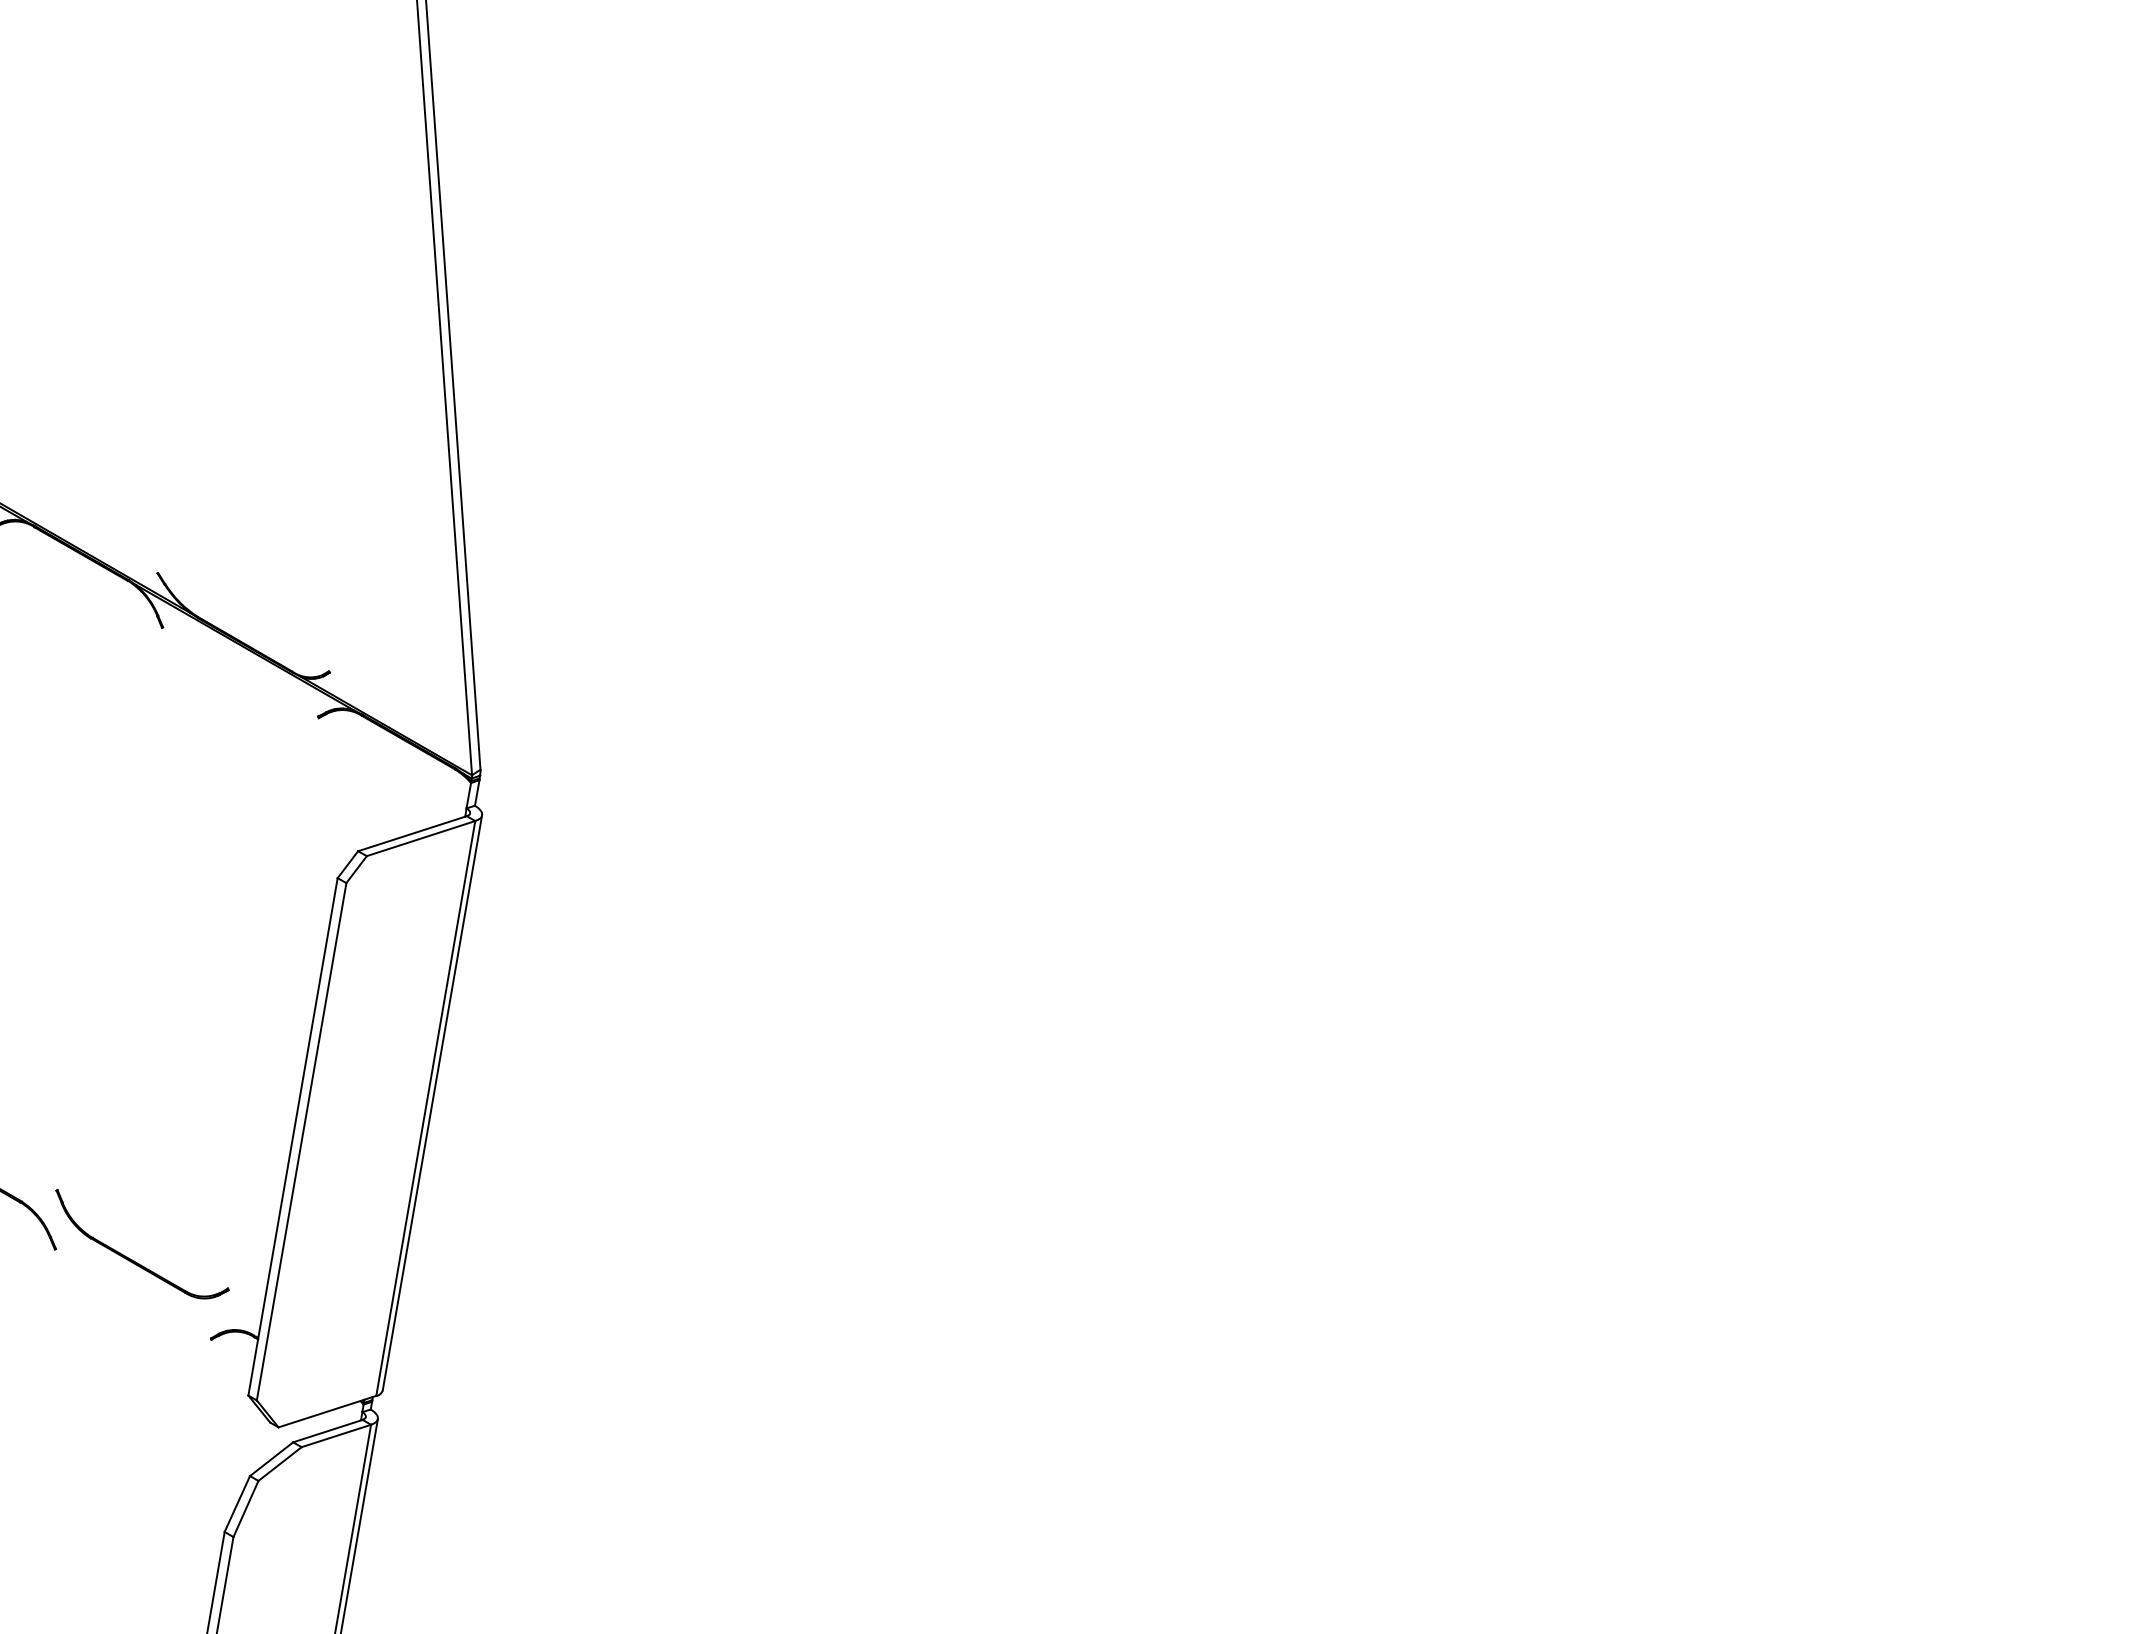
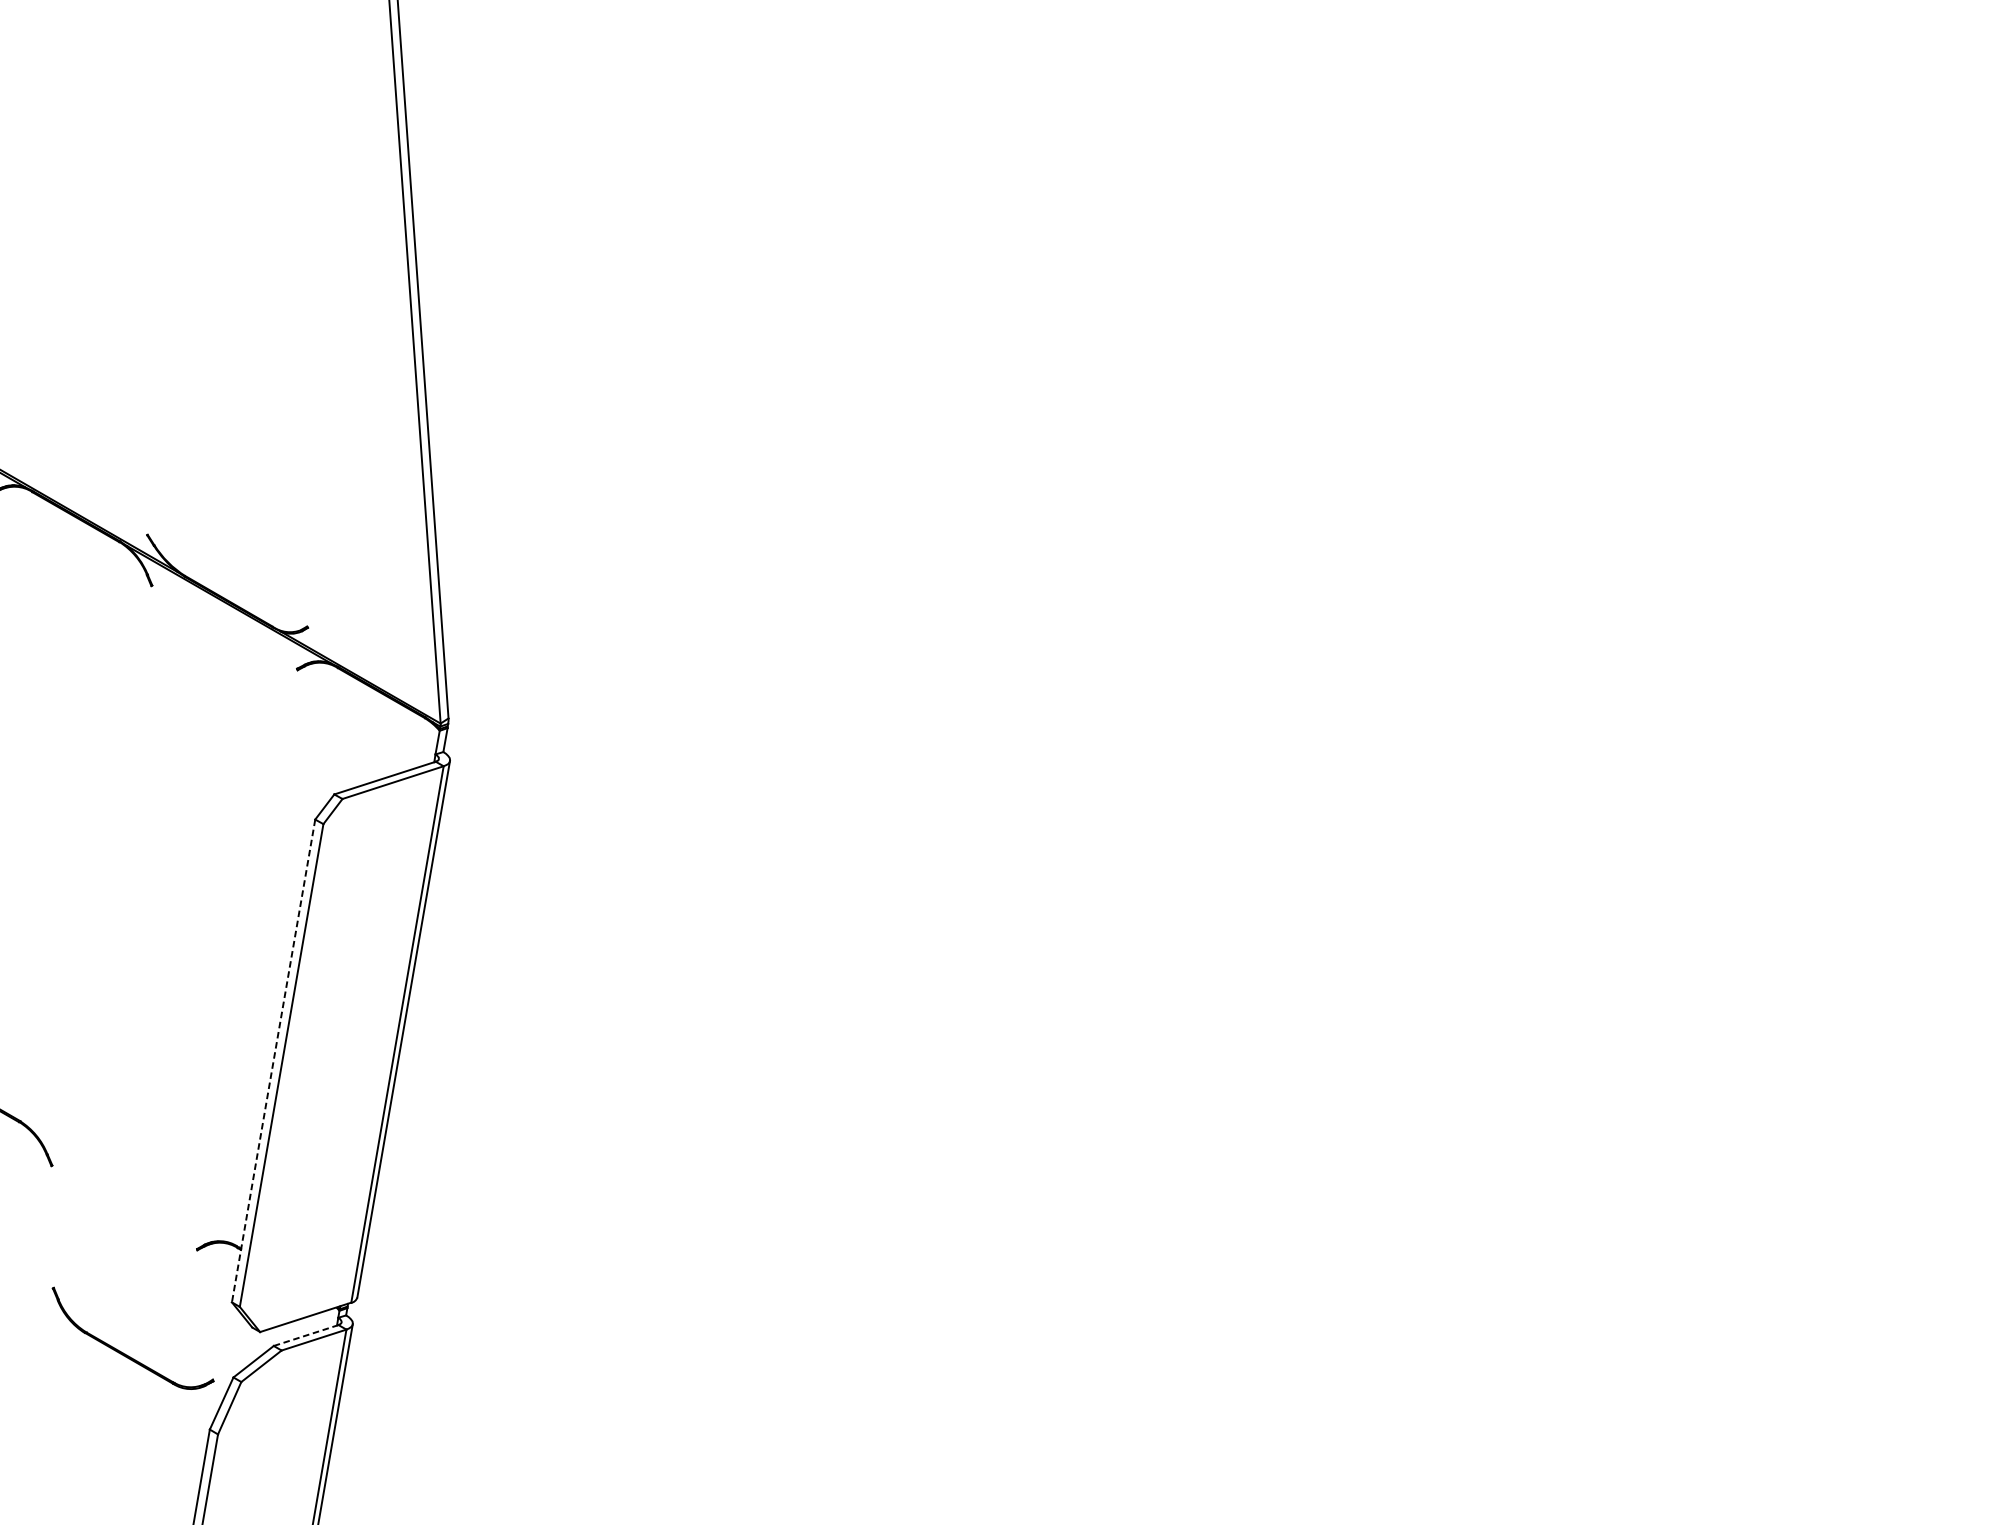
line: (293, 1136) -> (274, 1060), solid -> dashed
part: (134, 1260) -> (125, 1353), moved
line: (327, 1431) -> (305, 1335), solid -> dashed

